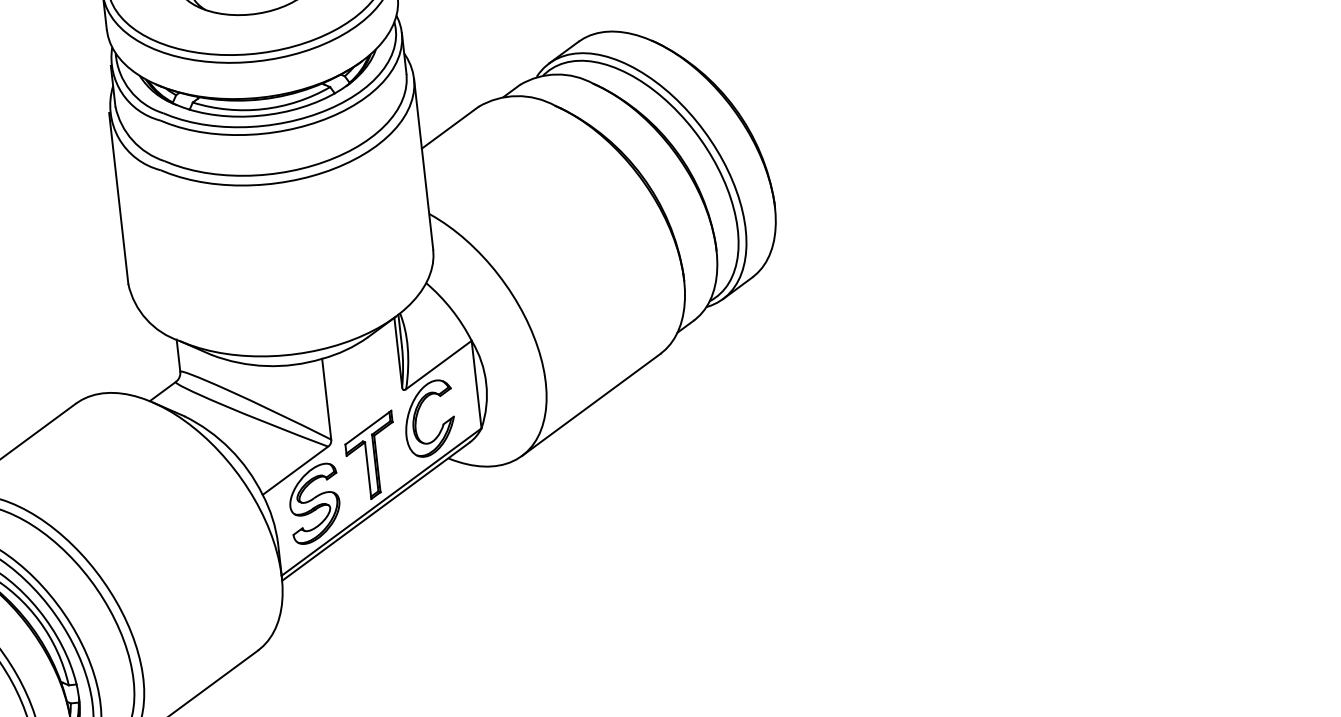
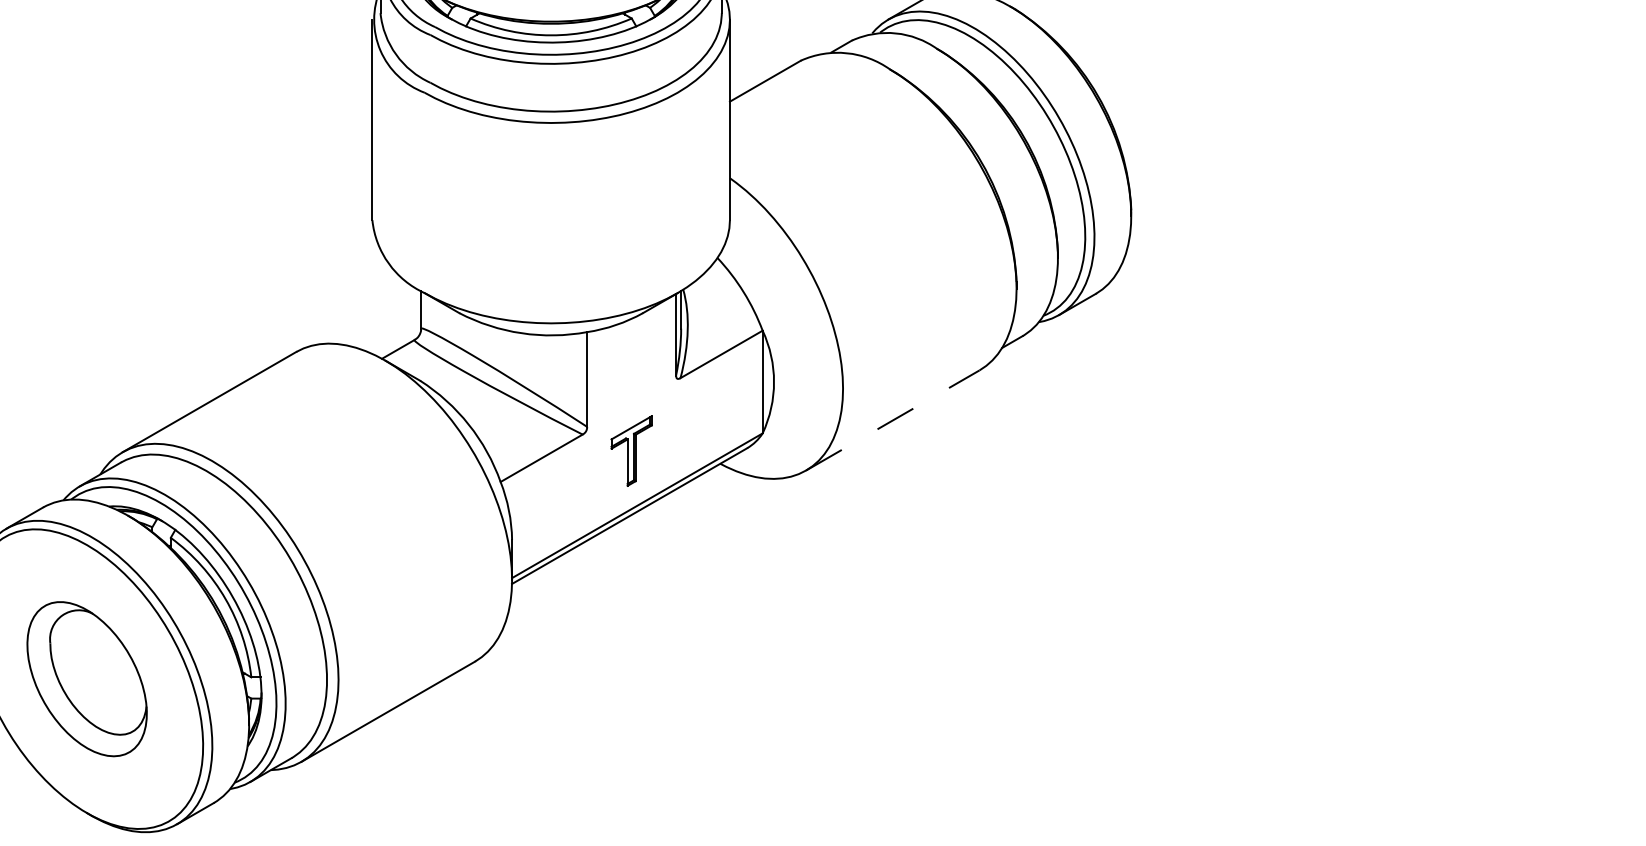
line: (591, 404) -> (893, 420), solid -> dashed
part: (417, 415) -> (690, 410), removed
part: (371, 455) -> (631, 450), size x0.7
part: (314, 504) -> (559, 499), removed

